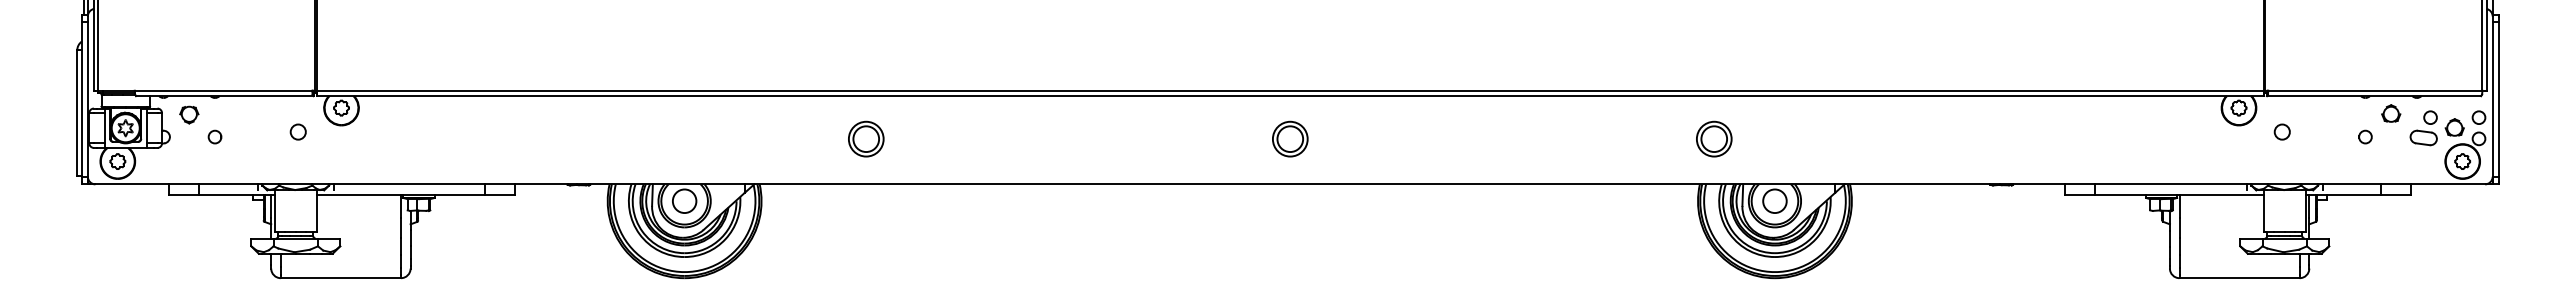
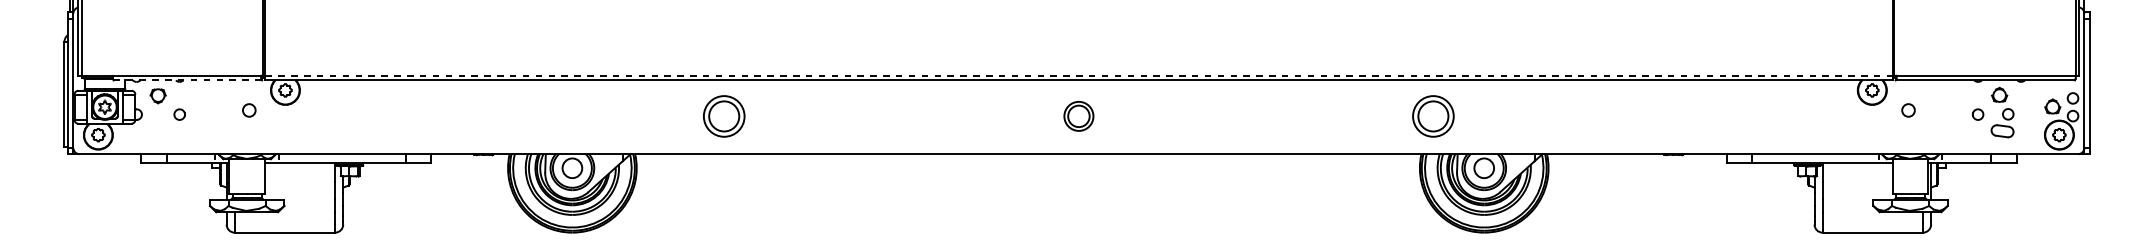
line: (1290, 90) -> (1079, 75), solid -> dashed
line: (224, 96) -> (187, 80), solid -> dashed
part: (2423, 128) -> (2002, 123), moved
part: (866, 138) -> (724, 115), size x1.4
part: (1714, 138) -> (1433, 115), size x1.4

